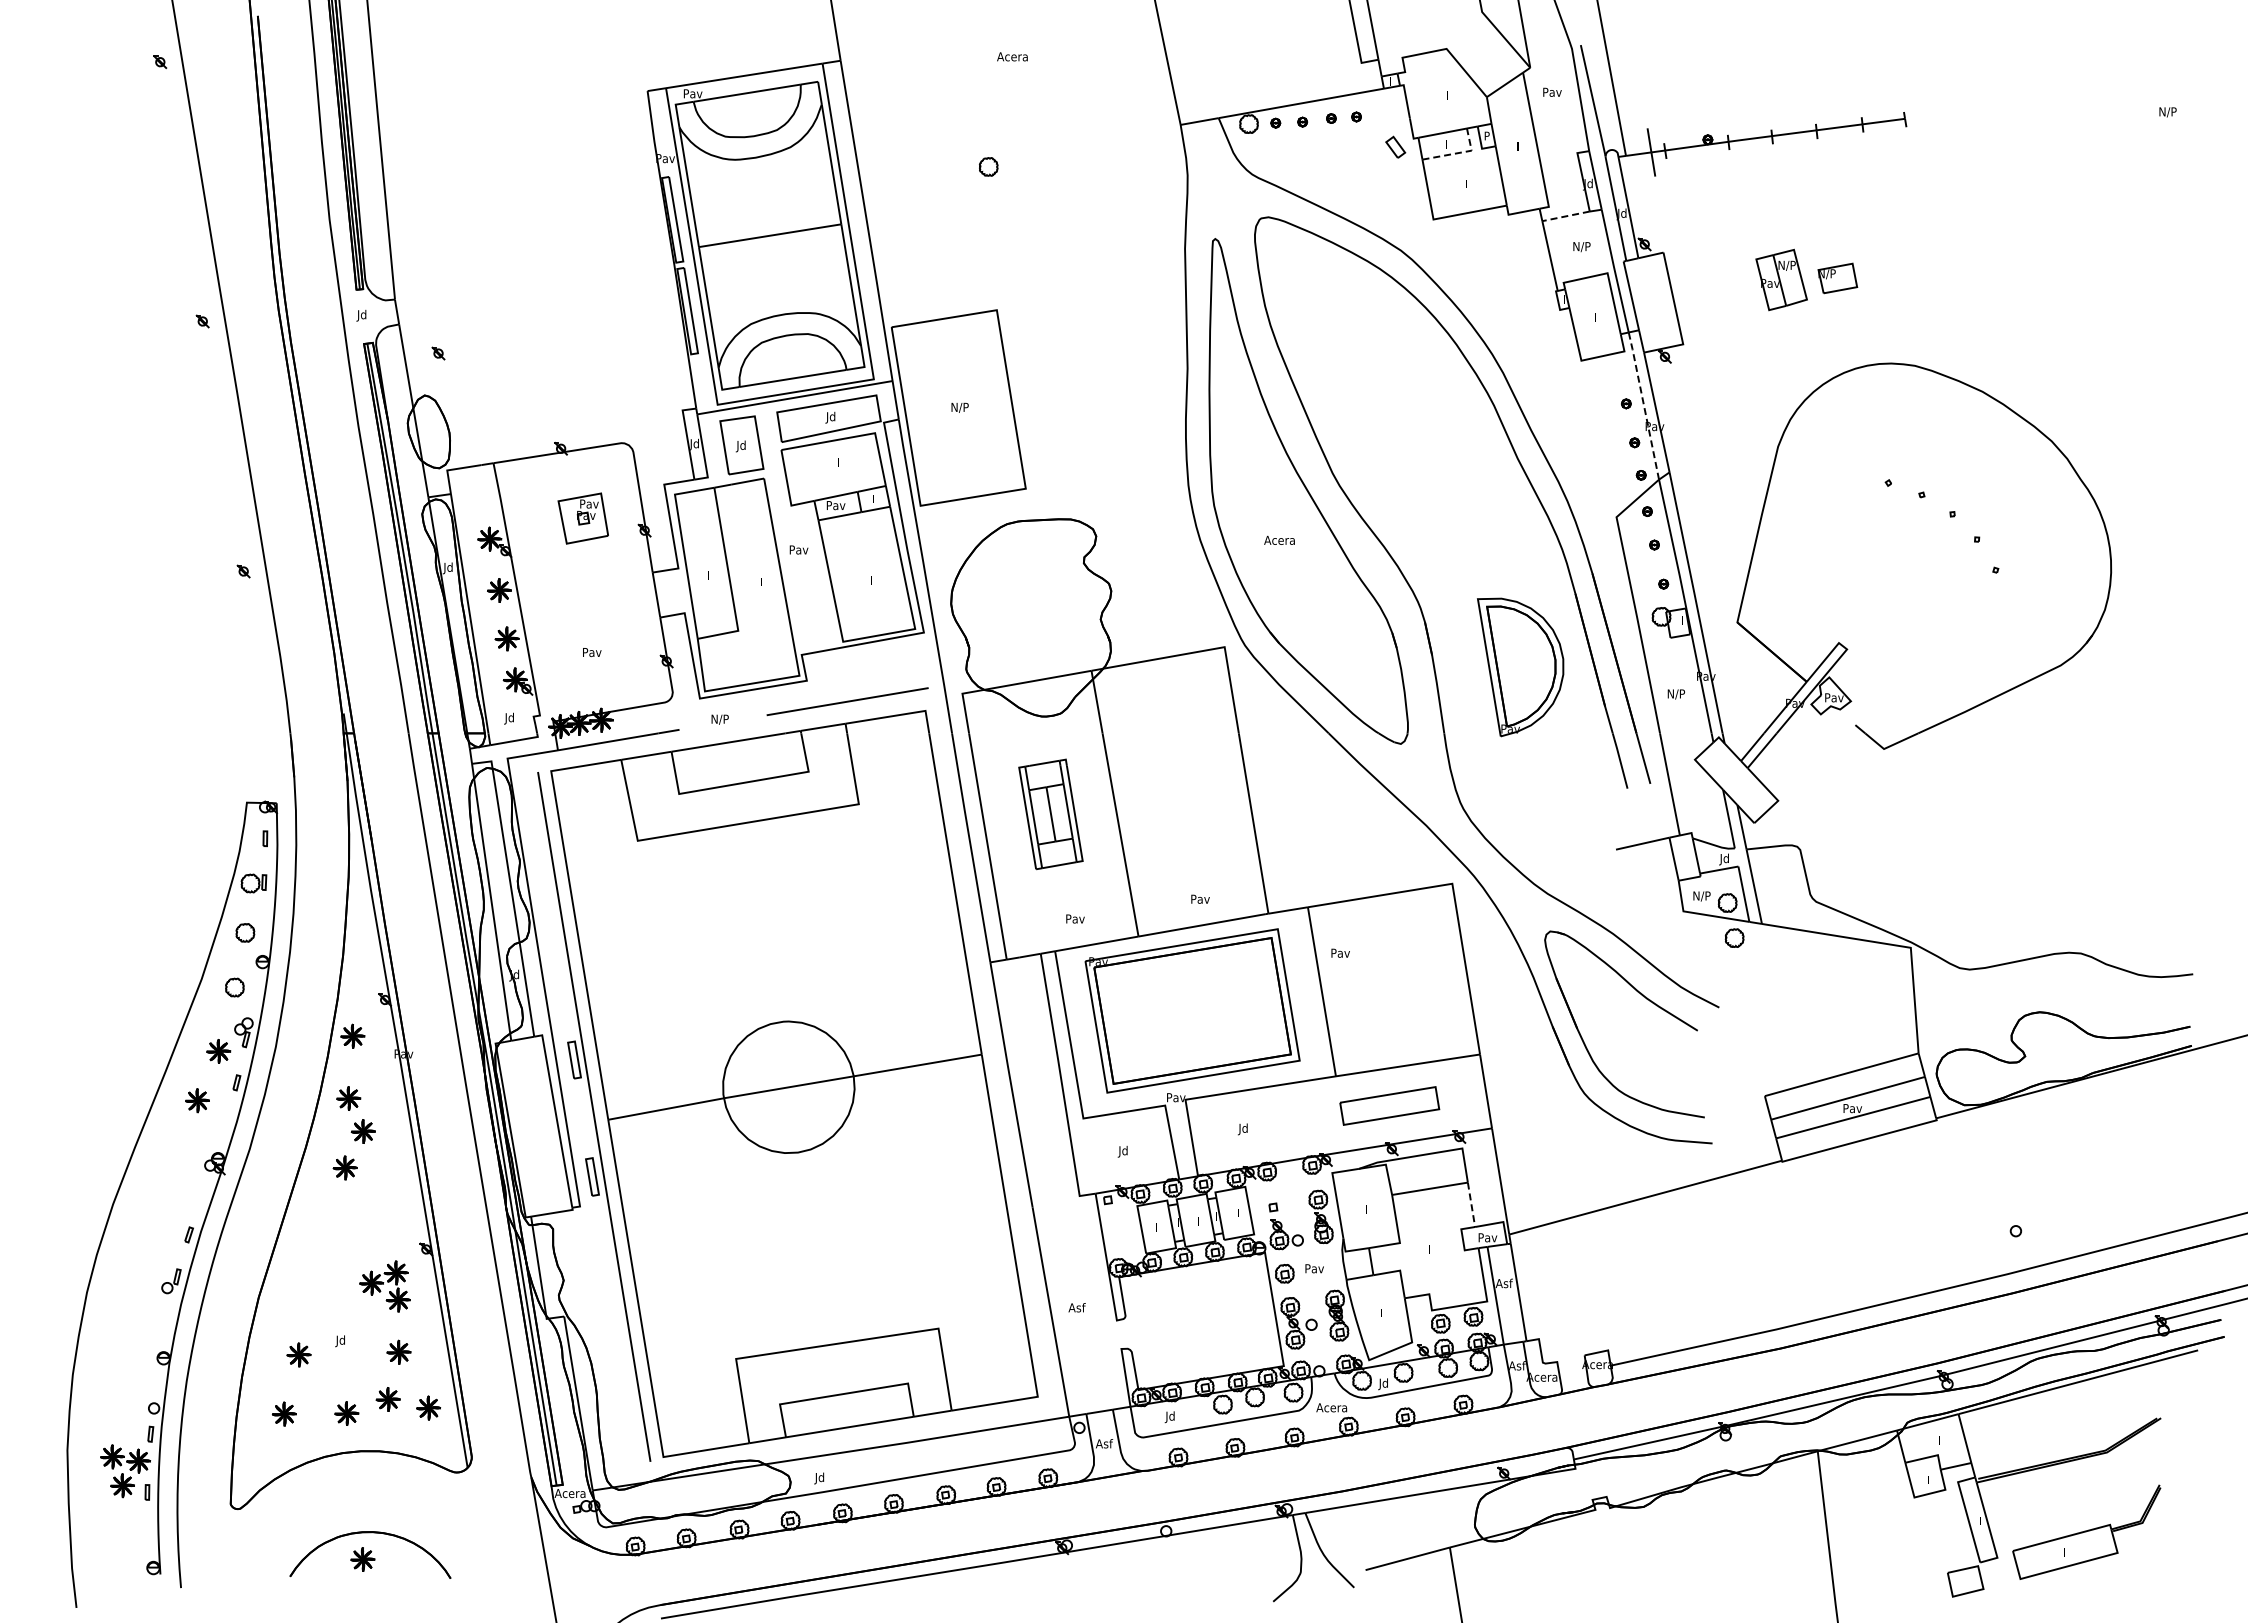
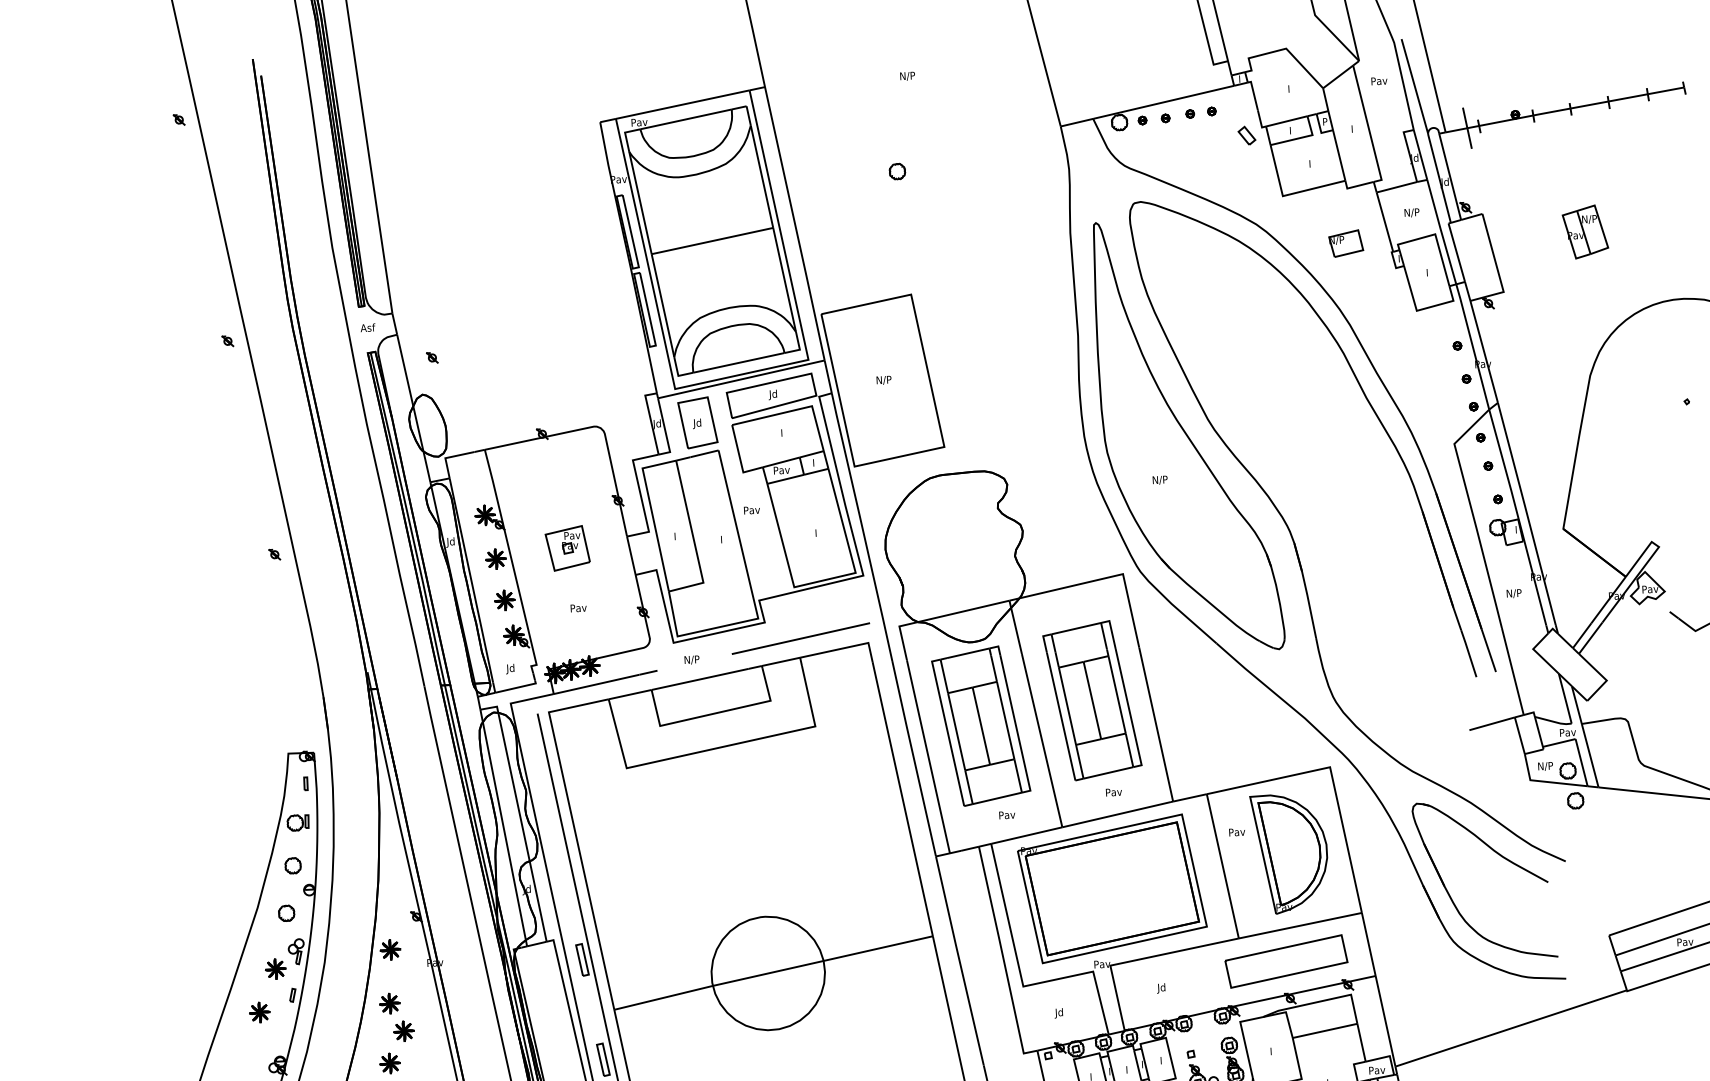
text: (1012, 57) -> (912, 76), Acera -> N/P
line: (1459, 152) -> (1302, 137), dashed -> solid
line: (1565, 216) -> (1396, 187), dashed -> solid
part: (1837, 278) -> (1345, 243), moved
text: (365, 315) -> (367, 328), Jd -> Asf
line: (1643, 405) -> (1472, 346), dashed -> solid
part: (582, 518) -> (567, 548), moved
text: (1279, 540) -> (1165, 479), Acera -> N/P
part: (1520, 667) -> (1290, 853), moved
part: (1181, 791) -> (1092, 700), added
part: (1050, 814) -> (980, 726), size x1.67
text: (1729, 859) -> (1567, 733), Jd -> Pav
part: (1389, 1105) -> (1286, 961), size x1.43
line: (1471, 1205) -> (1361, 1043), dashed -> solid

